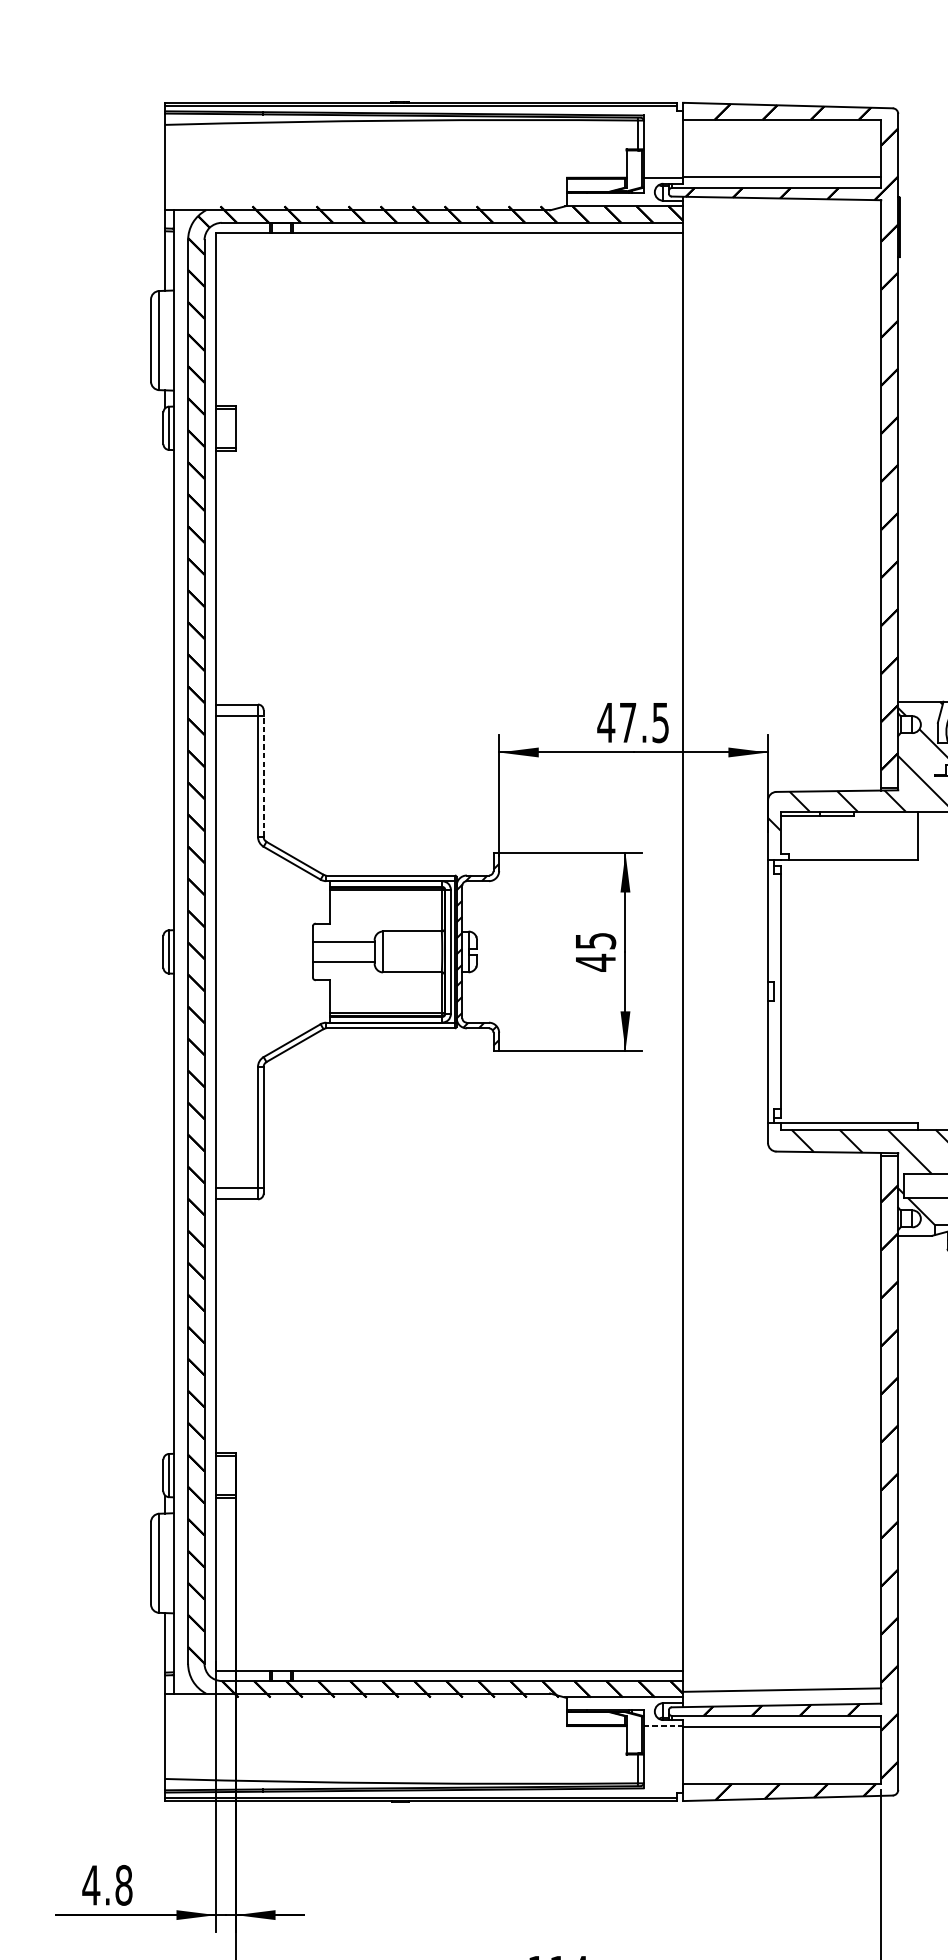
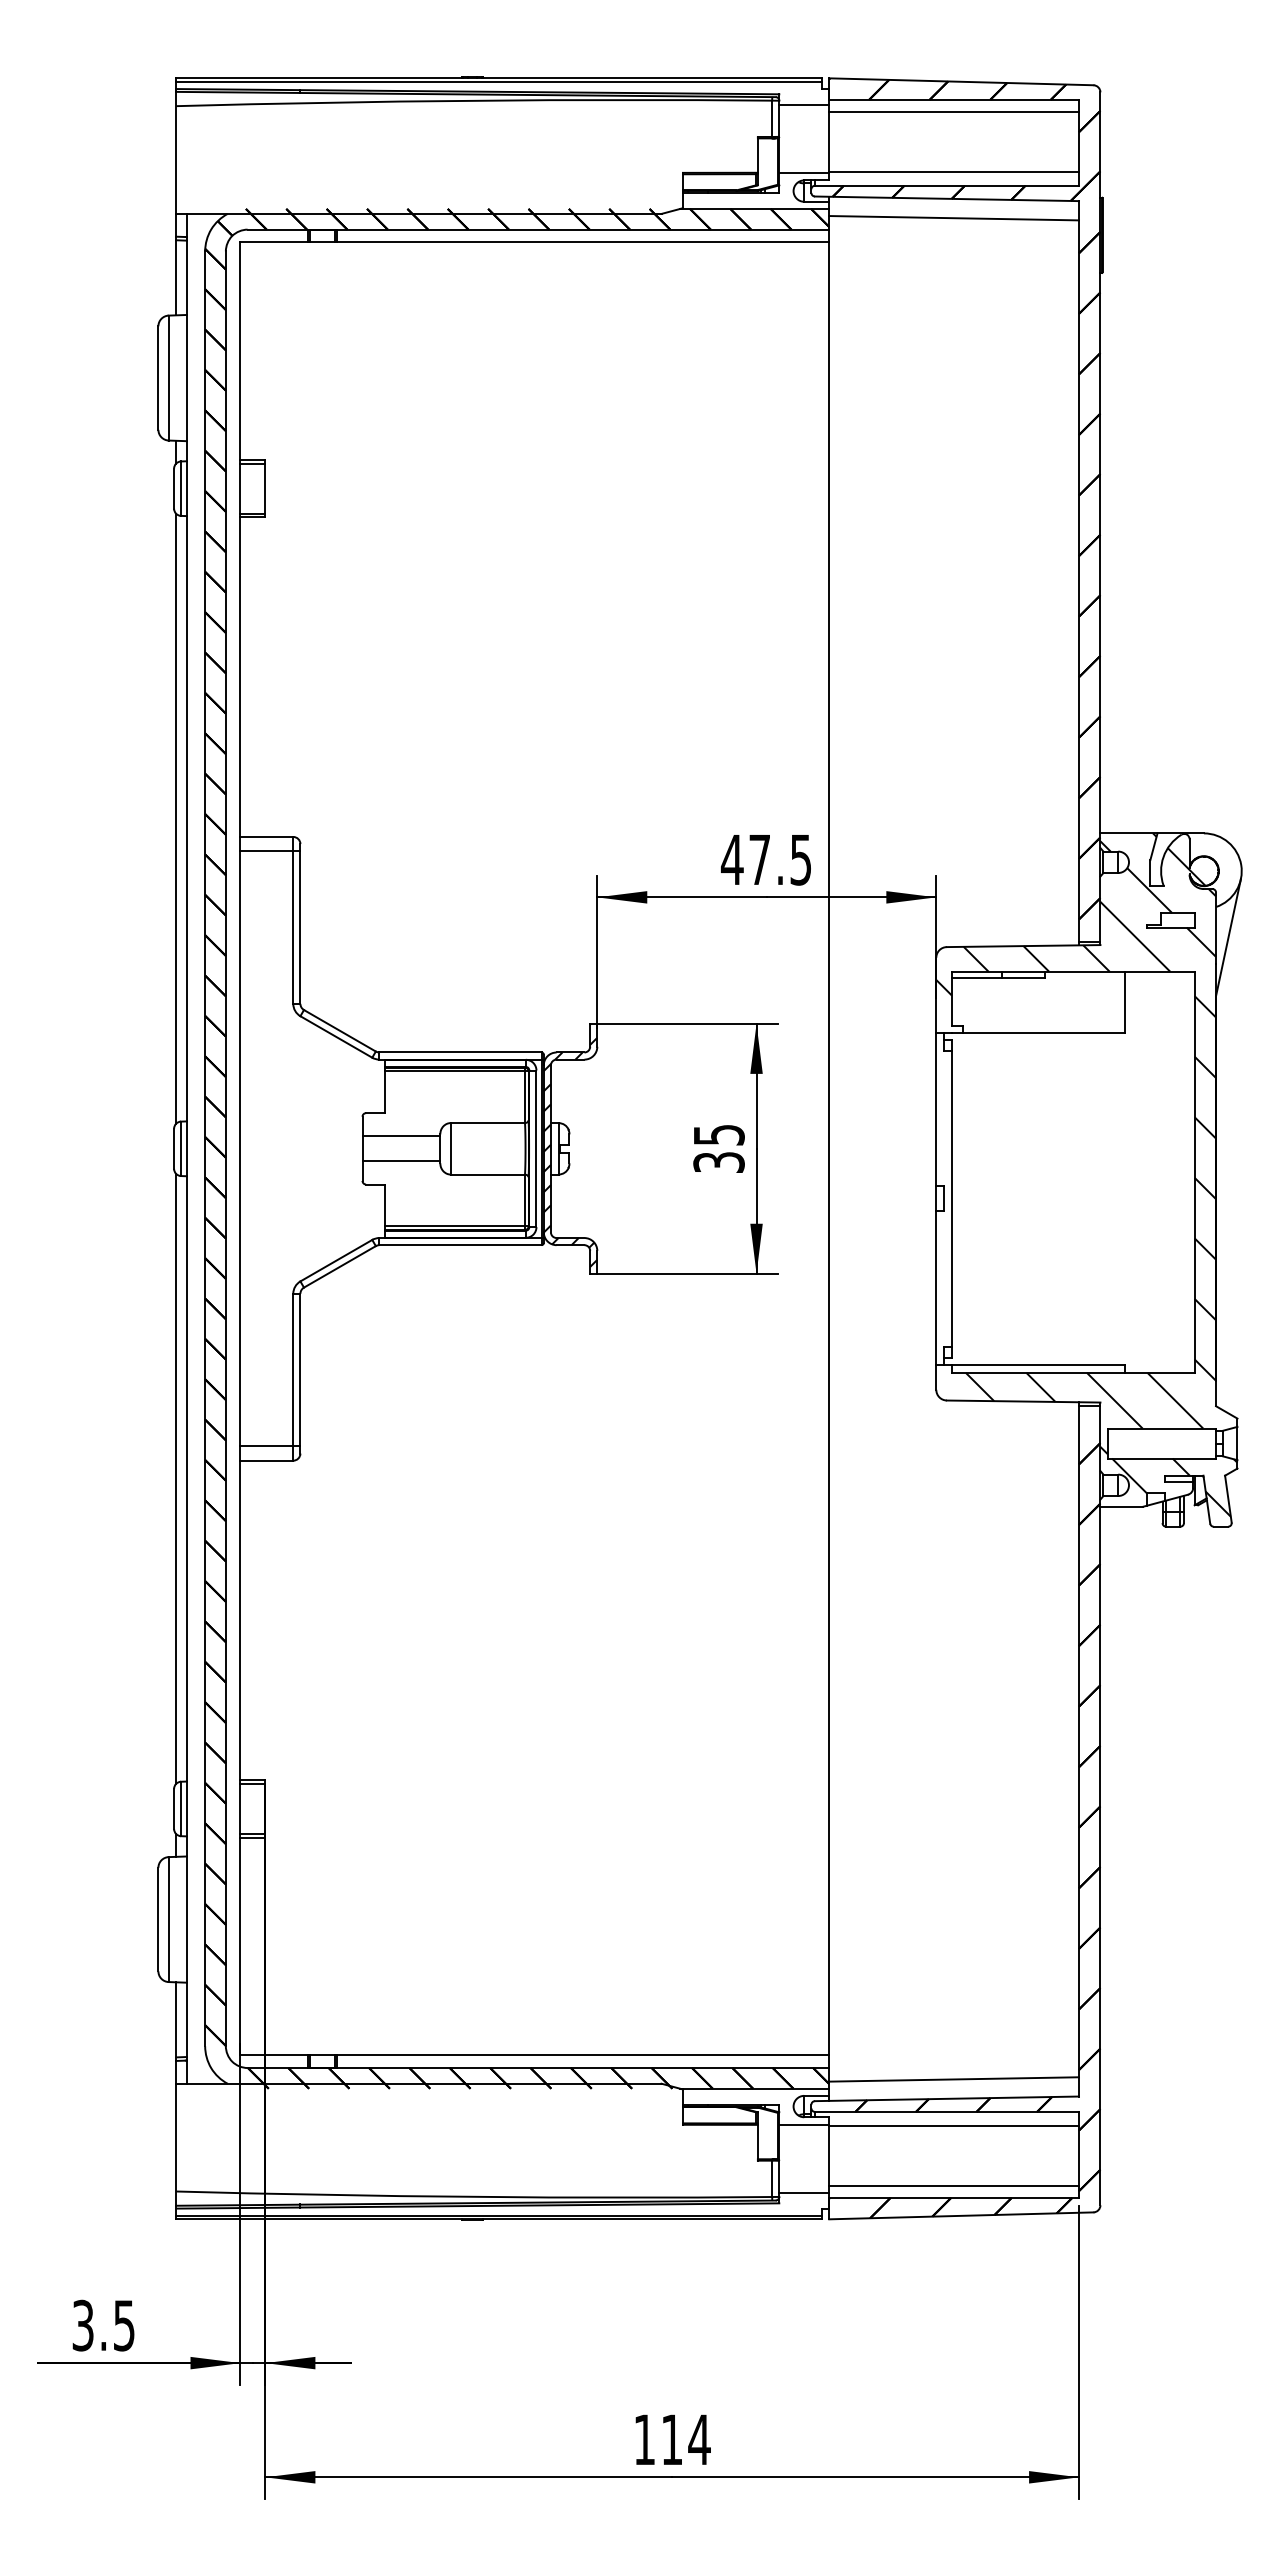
line: (663, 124) -> (804, 105), added
line: (782, 129) -> (954, 111), added
line: (782, 214) -> (954, 218), added
line: (165, 689) -> (176, 818), added
line: (263, 773) -> (300, 923), dashed -> solid
text: (595, 962) -> (718, 1162), 45 -> 35
line: (165, 1213) -> (176, 1478), added
line: (663, 1725) -> (804, 2124), dashed -> solid
line: (782, 1775) -> (954, 2186), added
line: (663, 1779) -> (804, 2192), added
text: (107, 1885) -> (103, 2325), 4.8 -> 3.5

